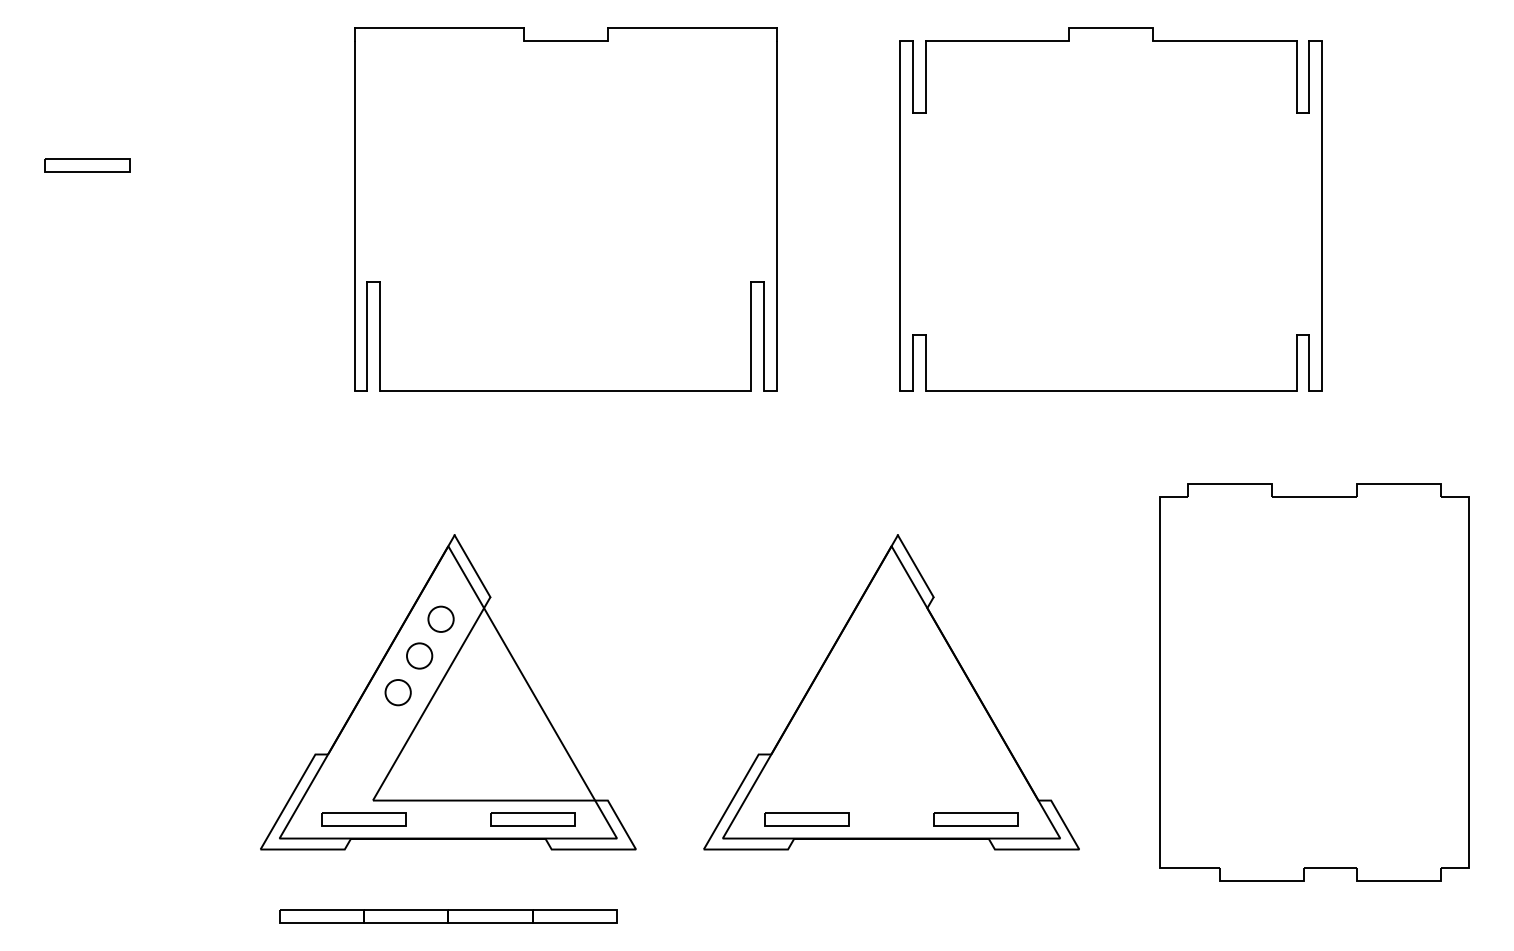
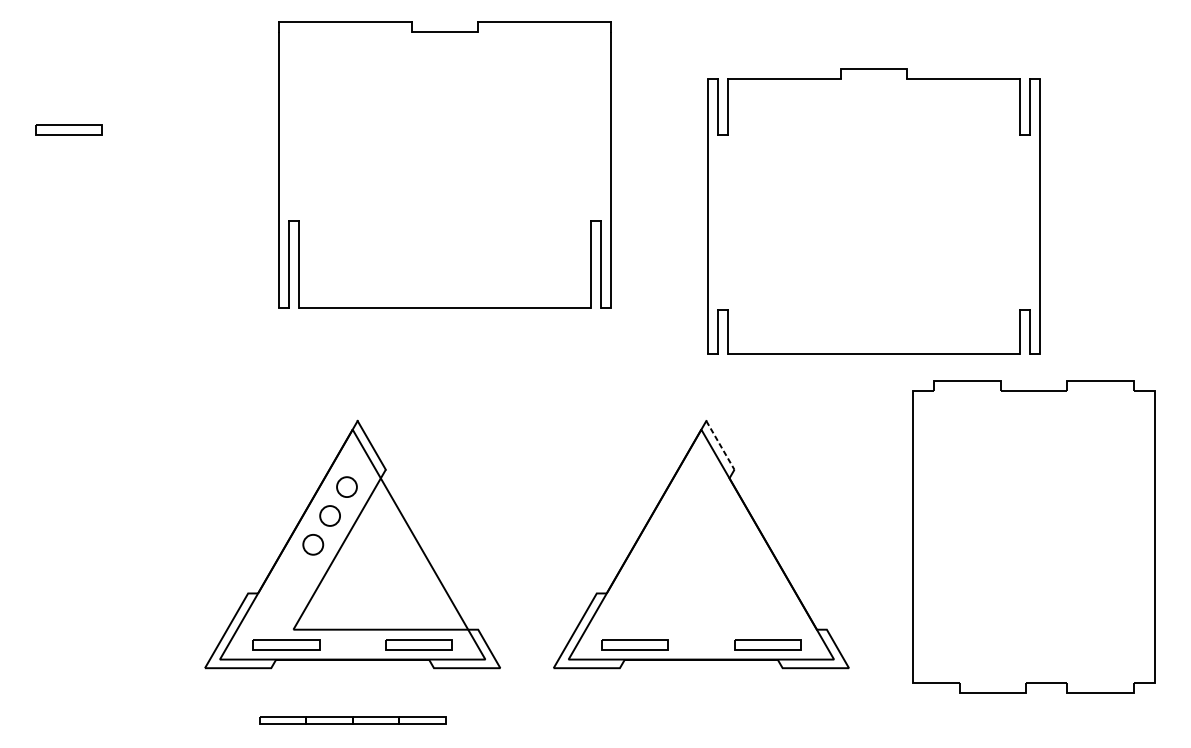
part: (1110, 209) -> (873, 211), moved
line: (915, 566) -> (720, 445), solid -> dashed
part: (448, 916) -> (352, 720), size x0.7

